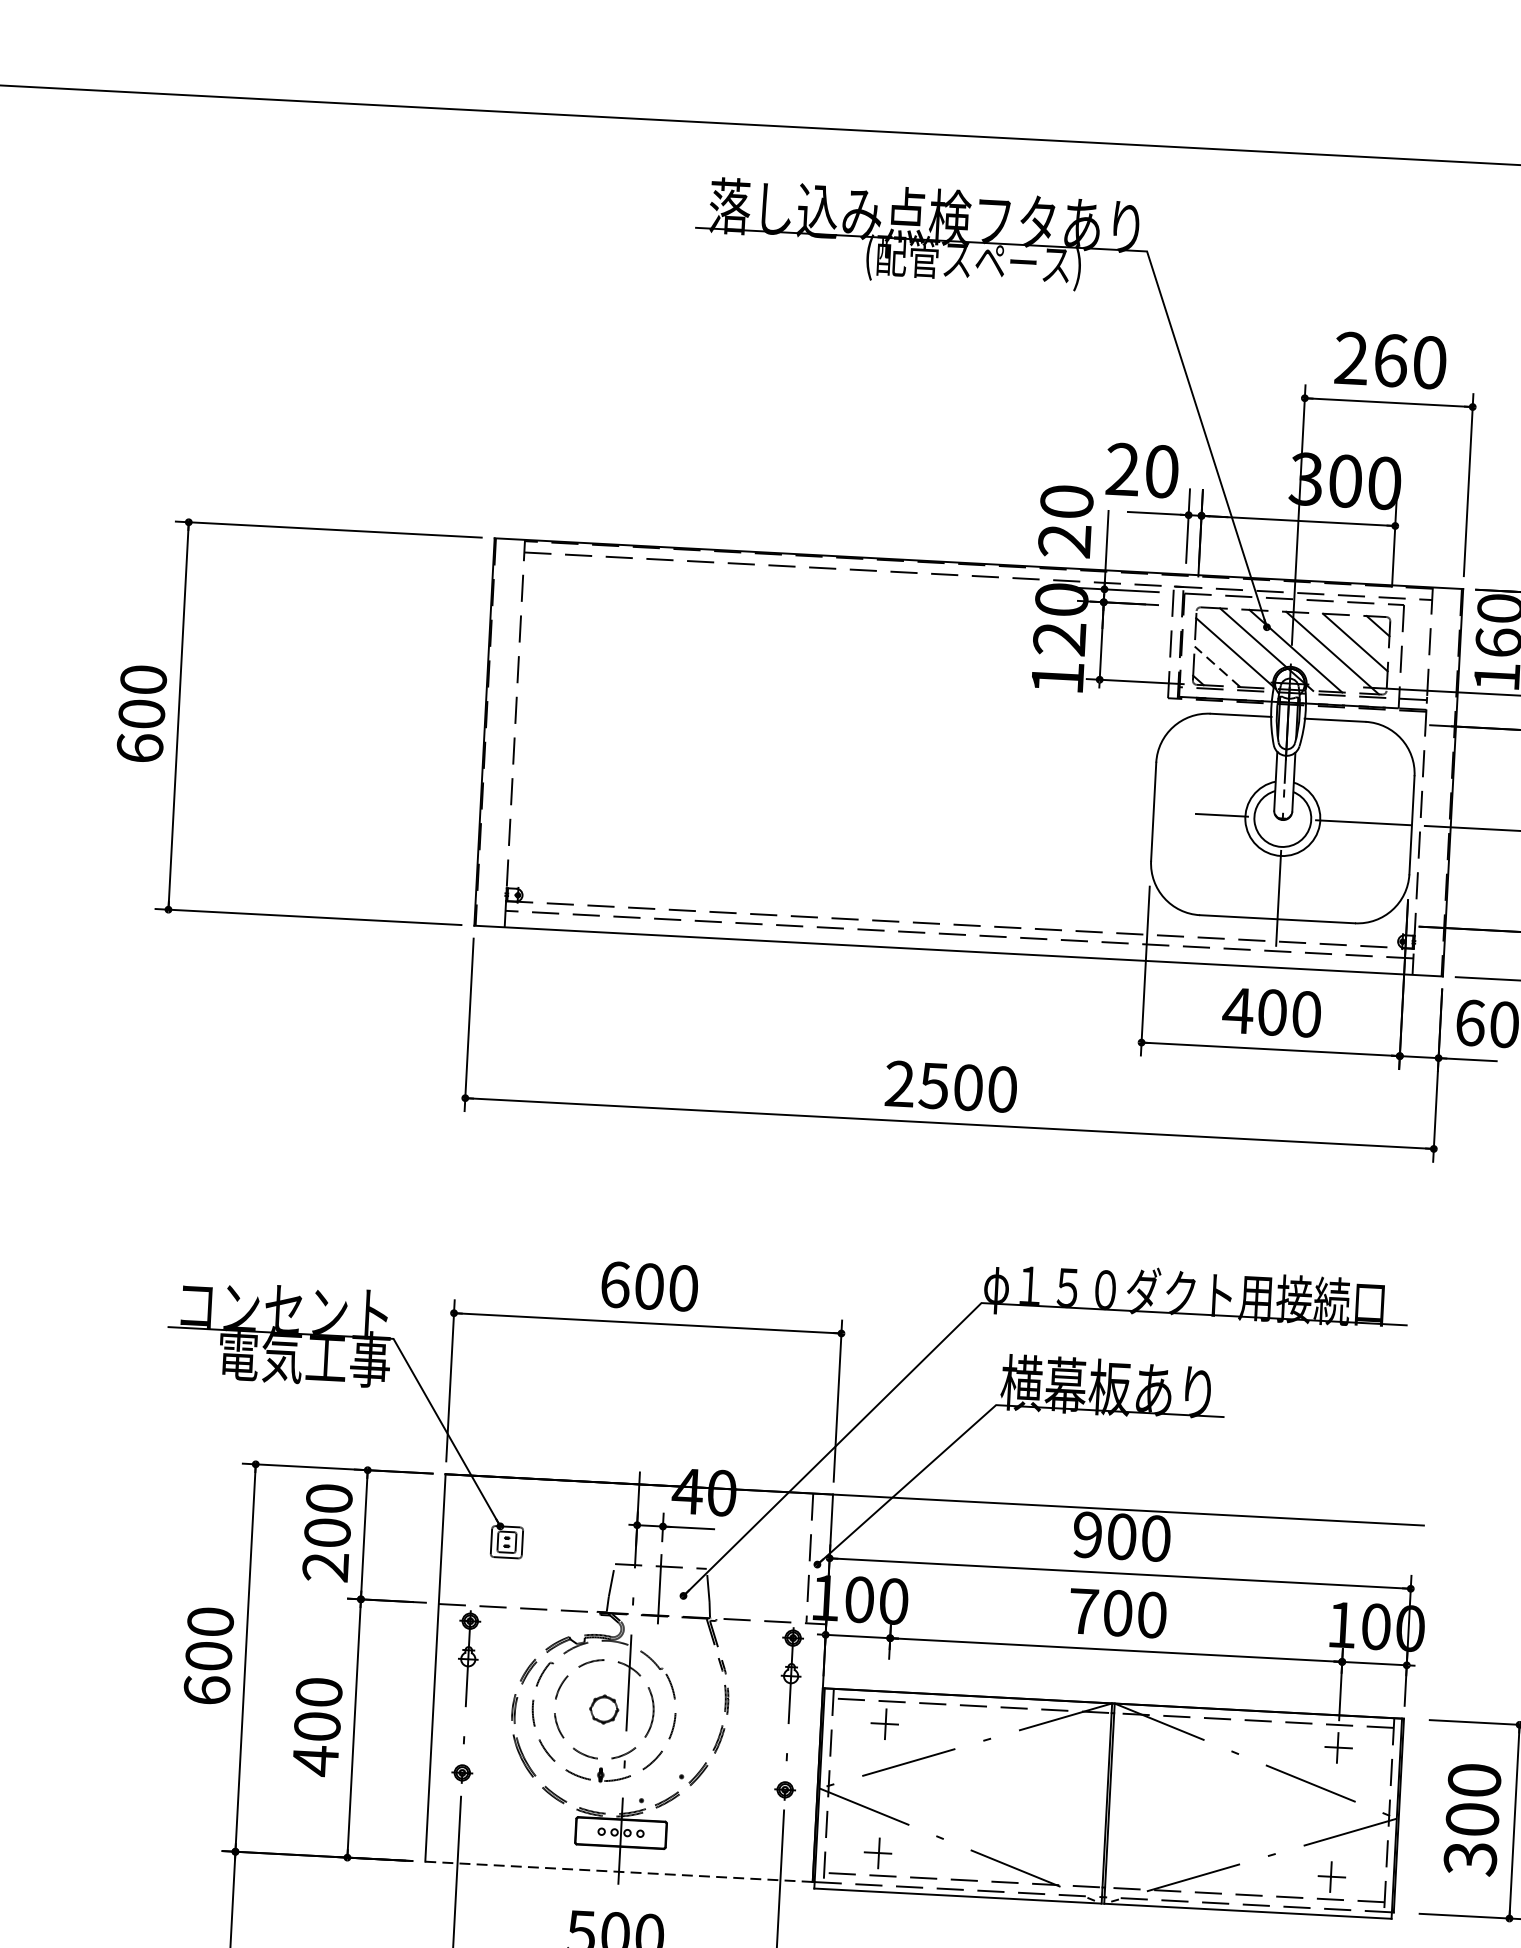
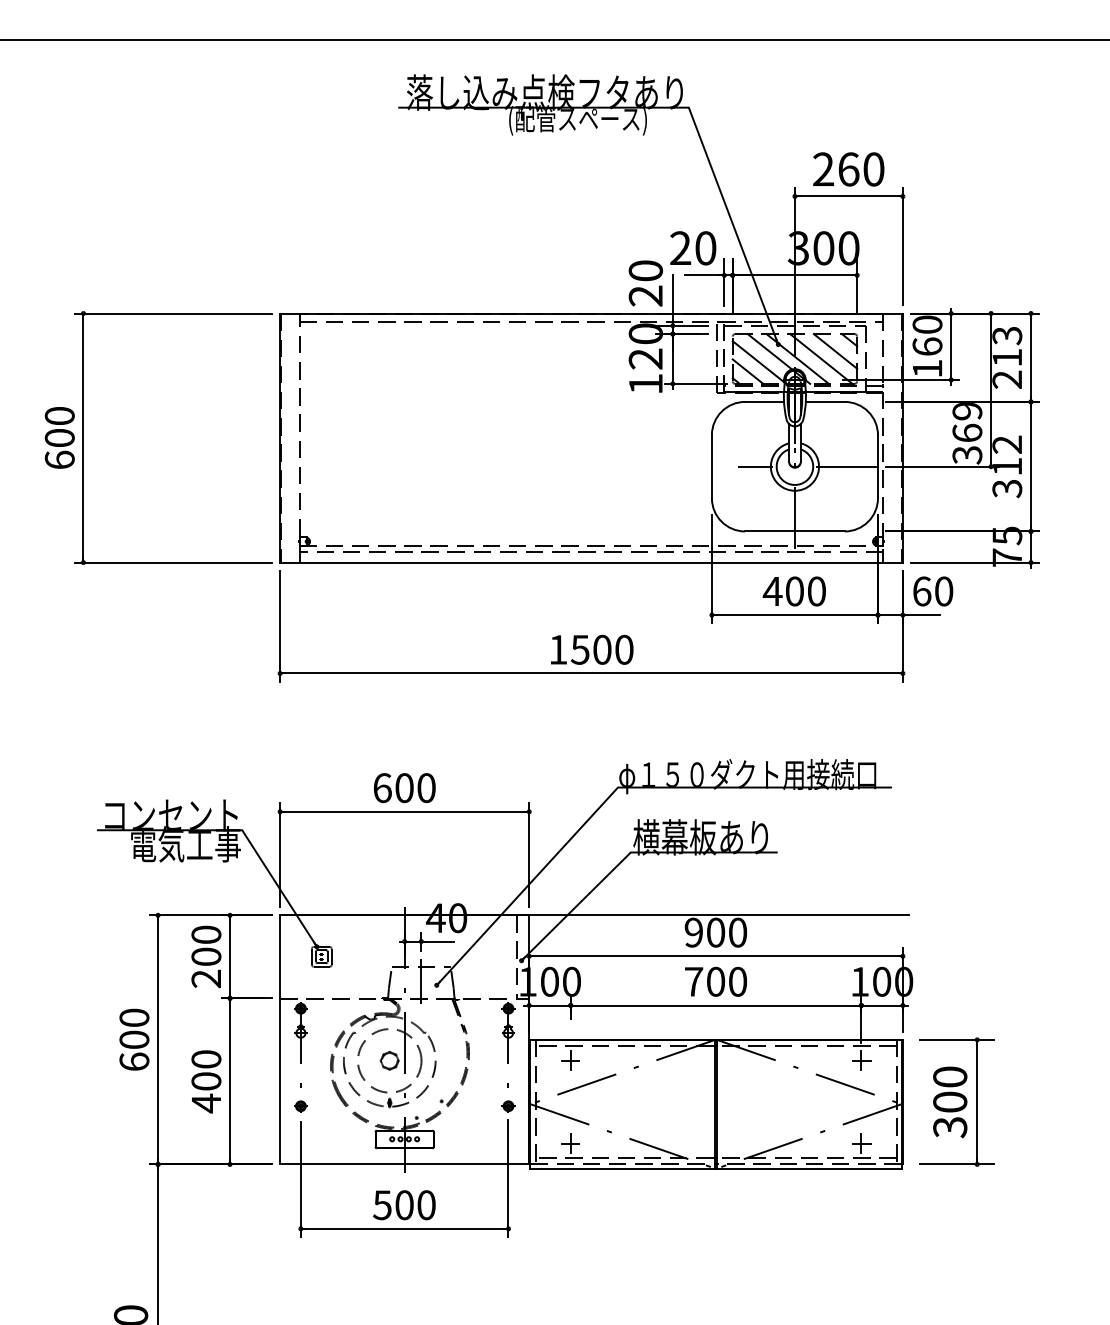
line: (1216, 666) -> (747, 371), dashed -> solid
text: (900, 1083) -> (558, 649), 2500 -> 1500
line: (618, 1871) -> (404, 1164), dashed -> solid

